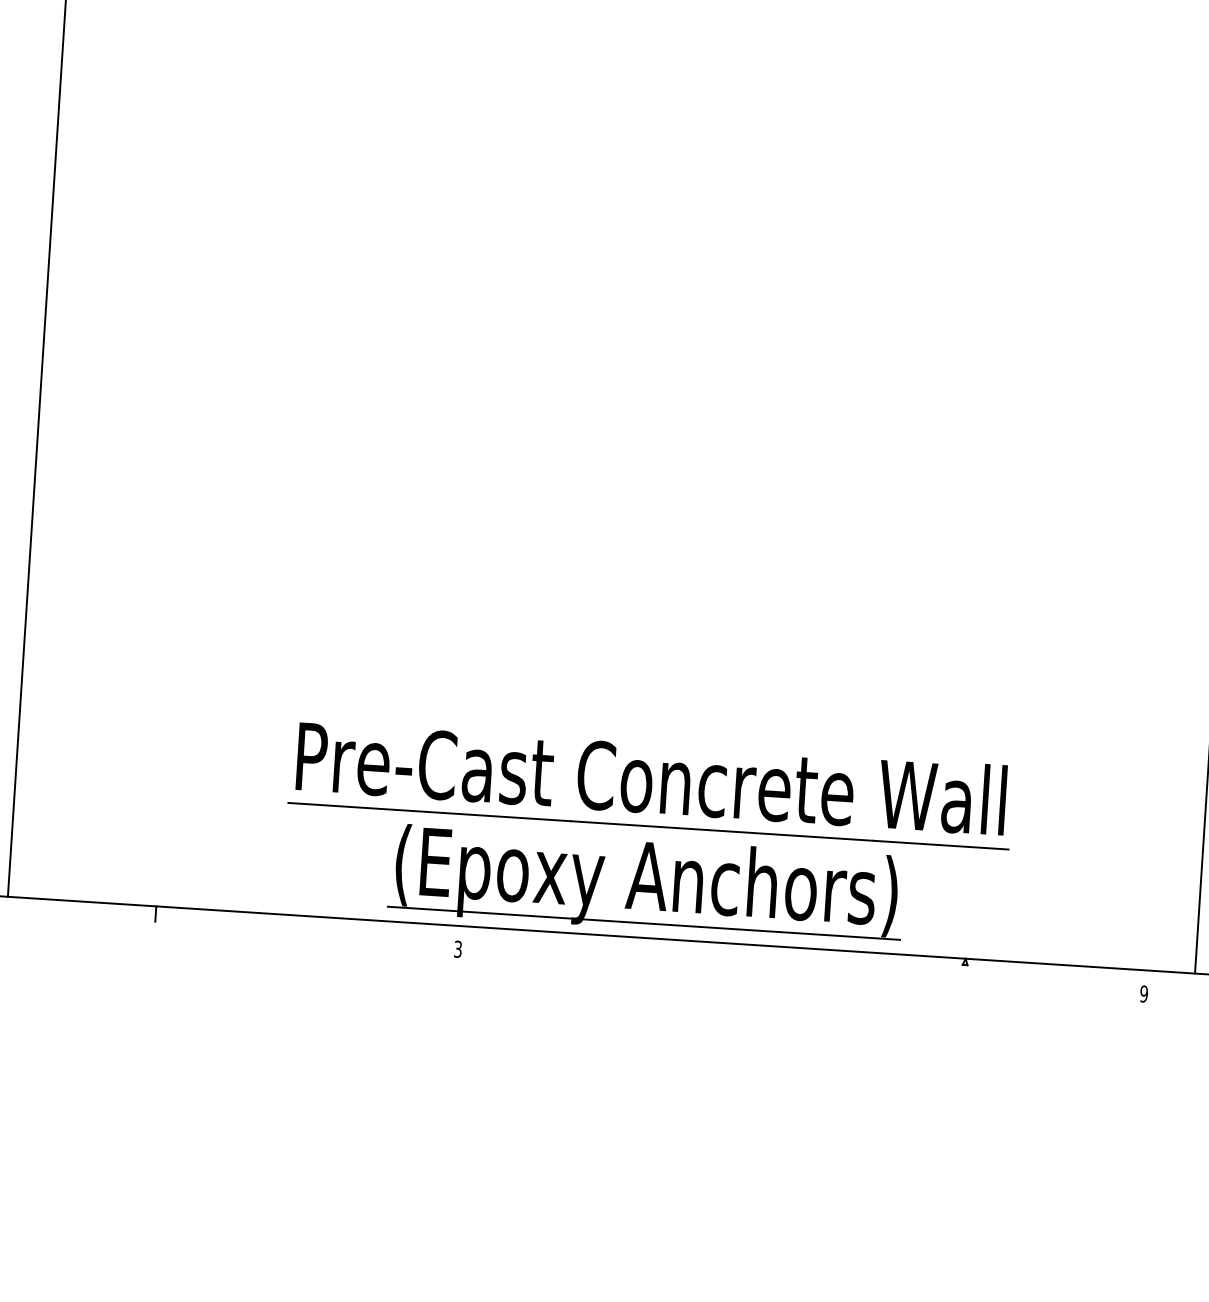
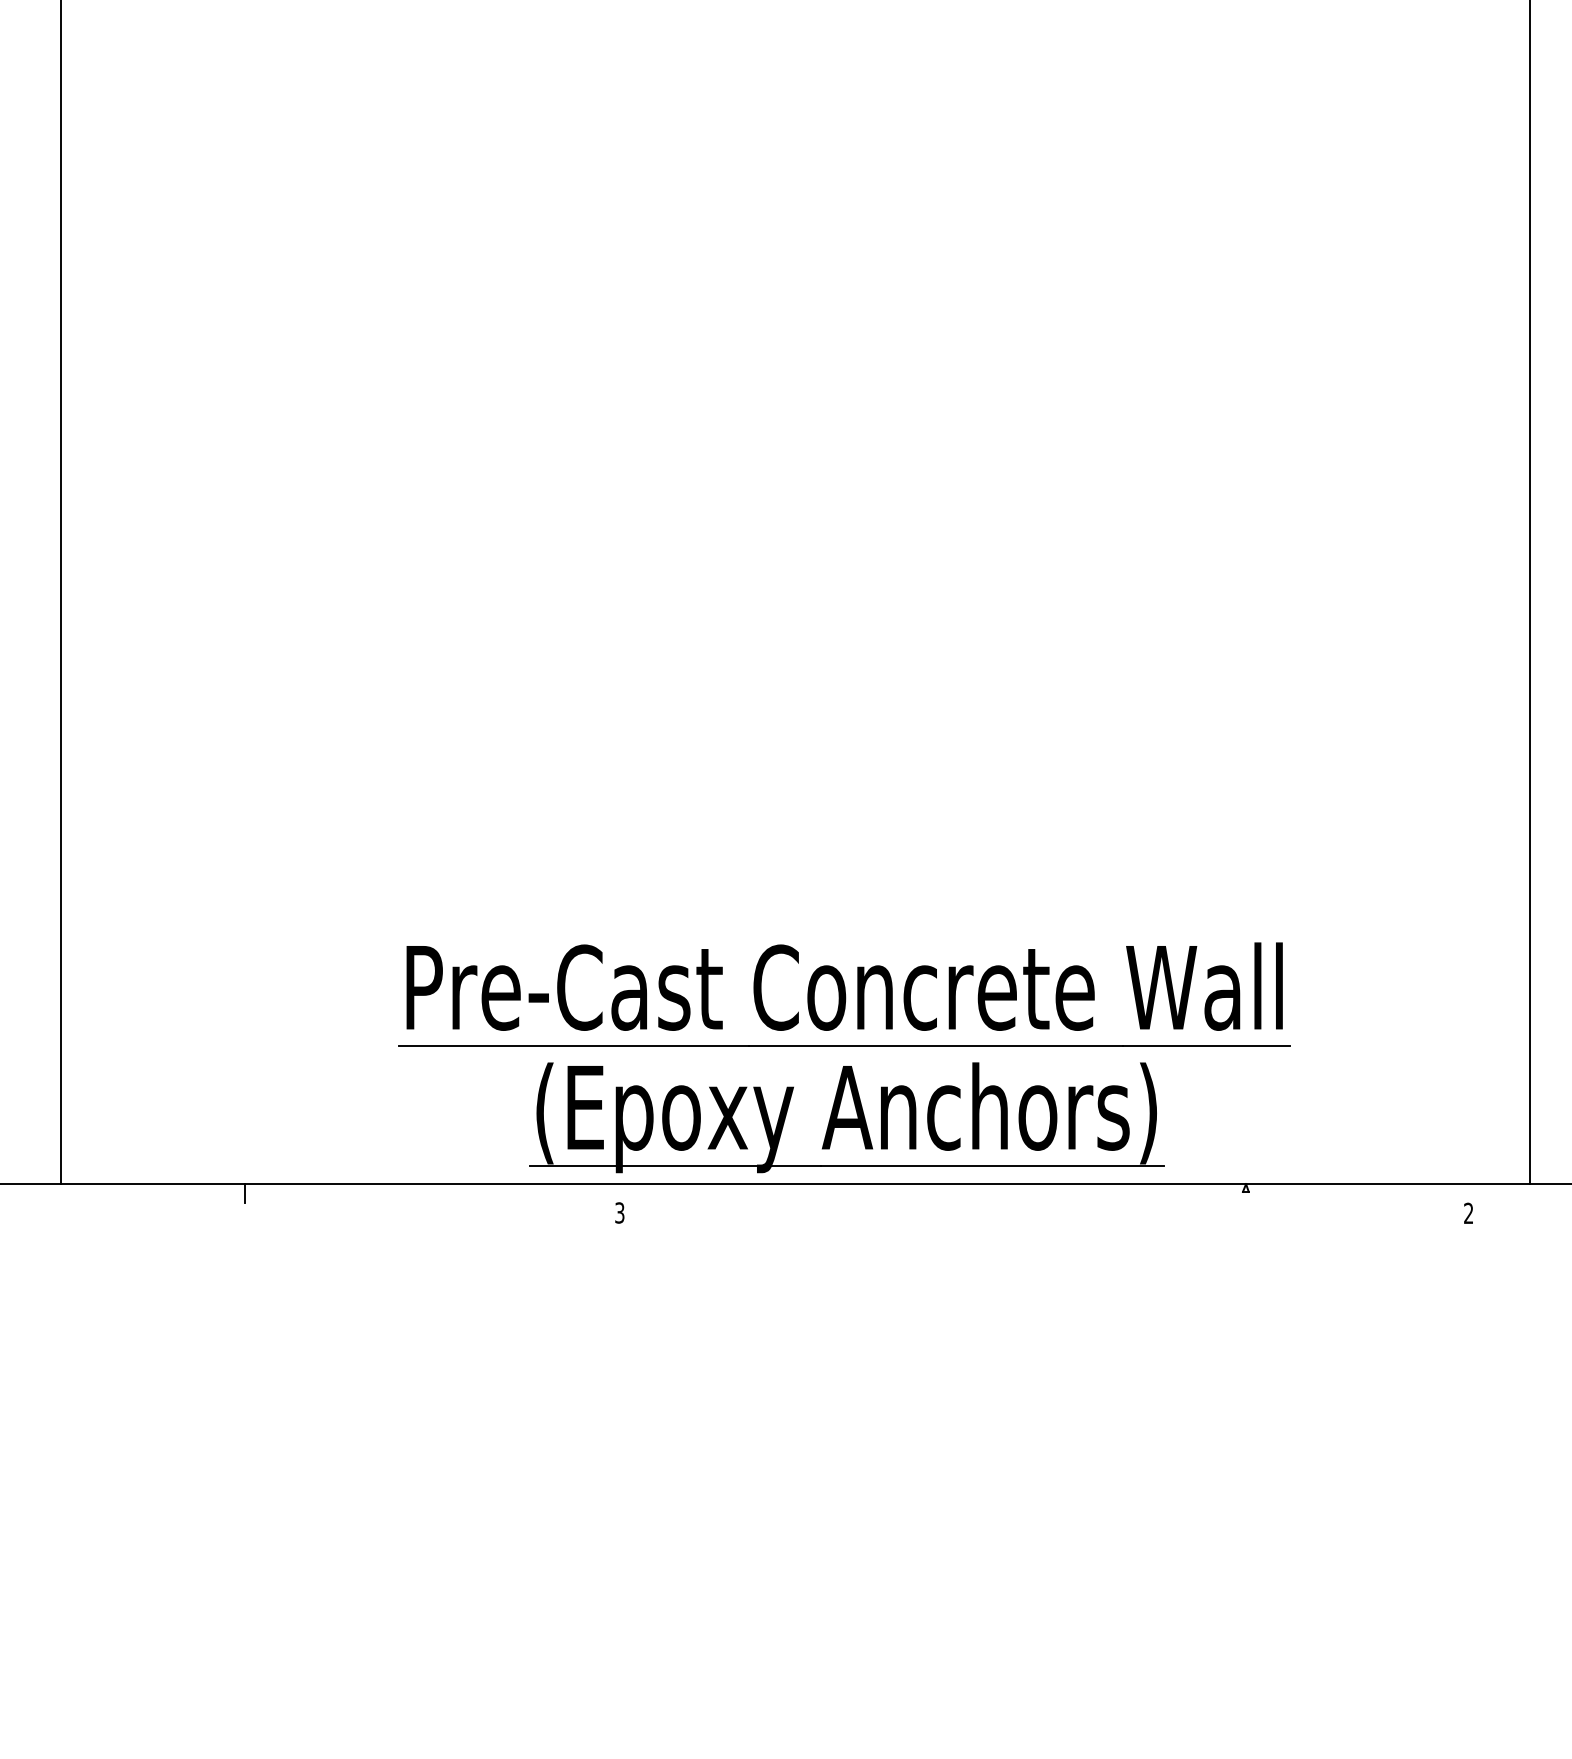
text: (1143, 994) -> (1468, 1213), 9 -> 2

